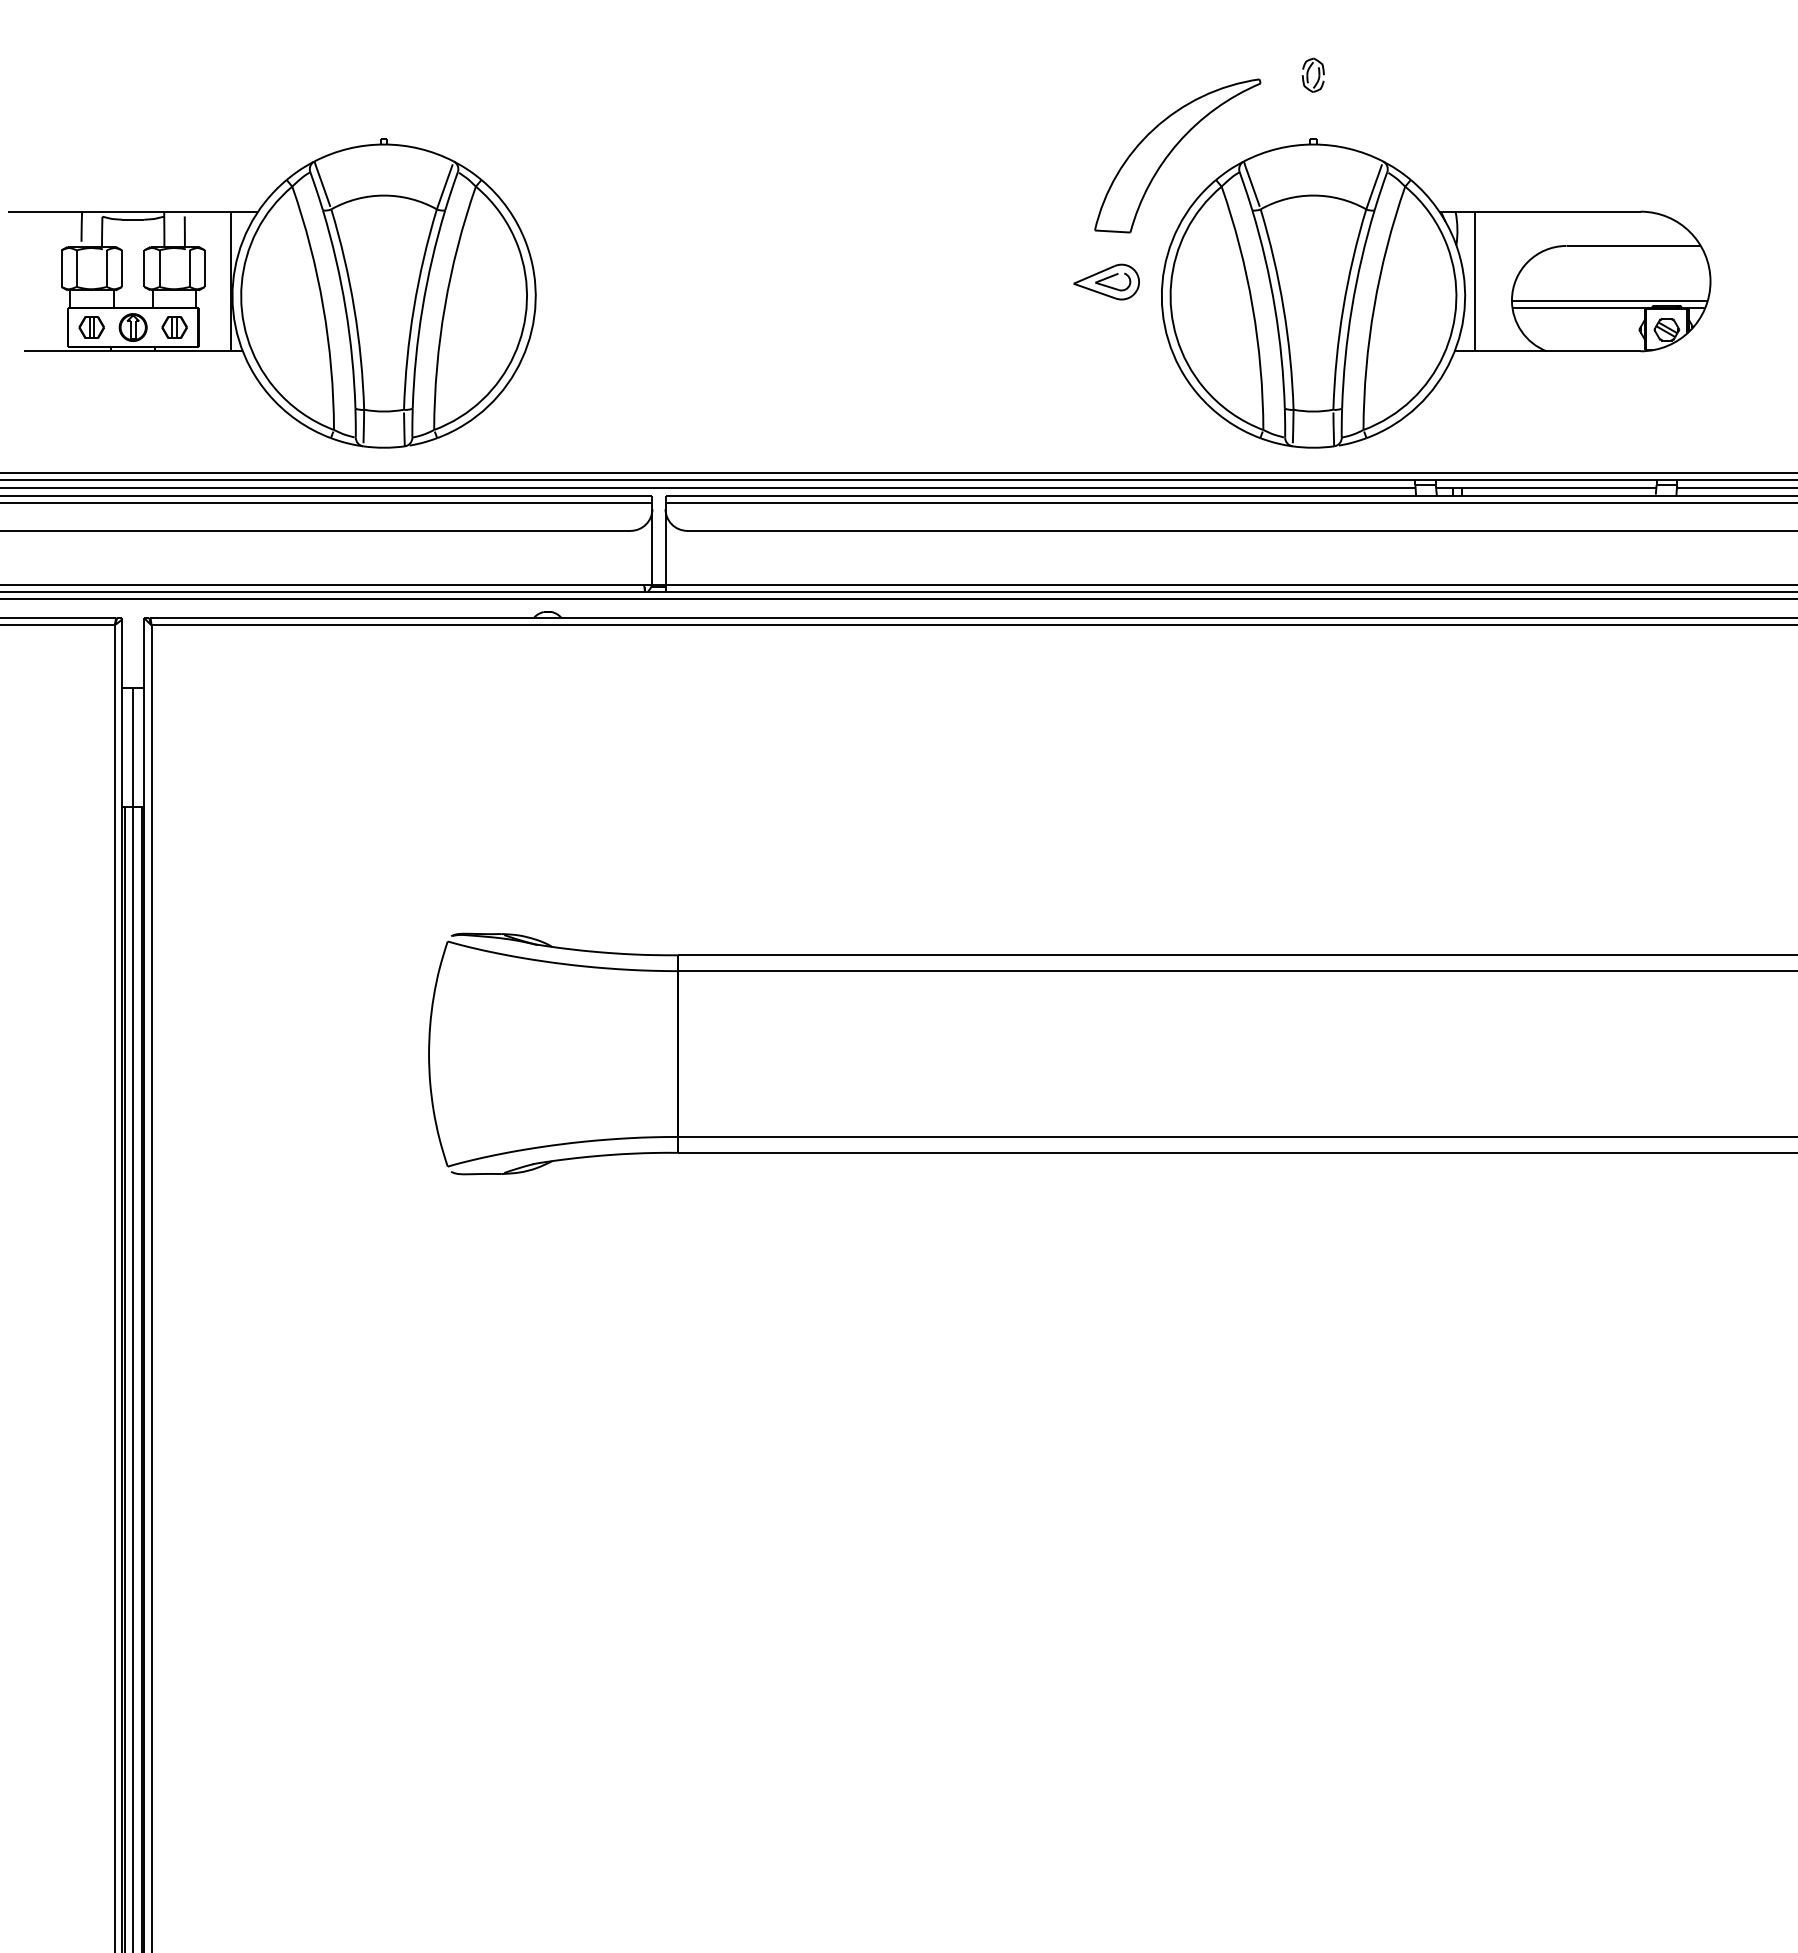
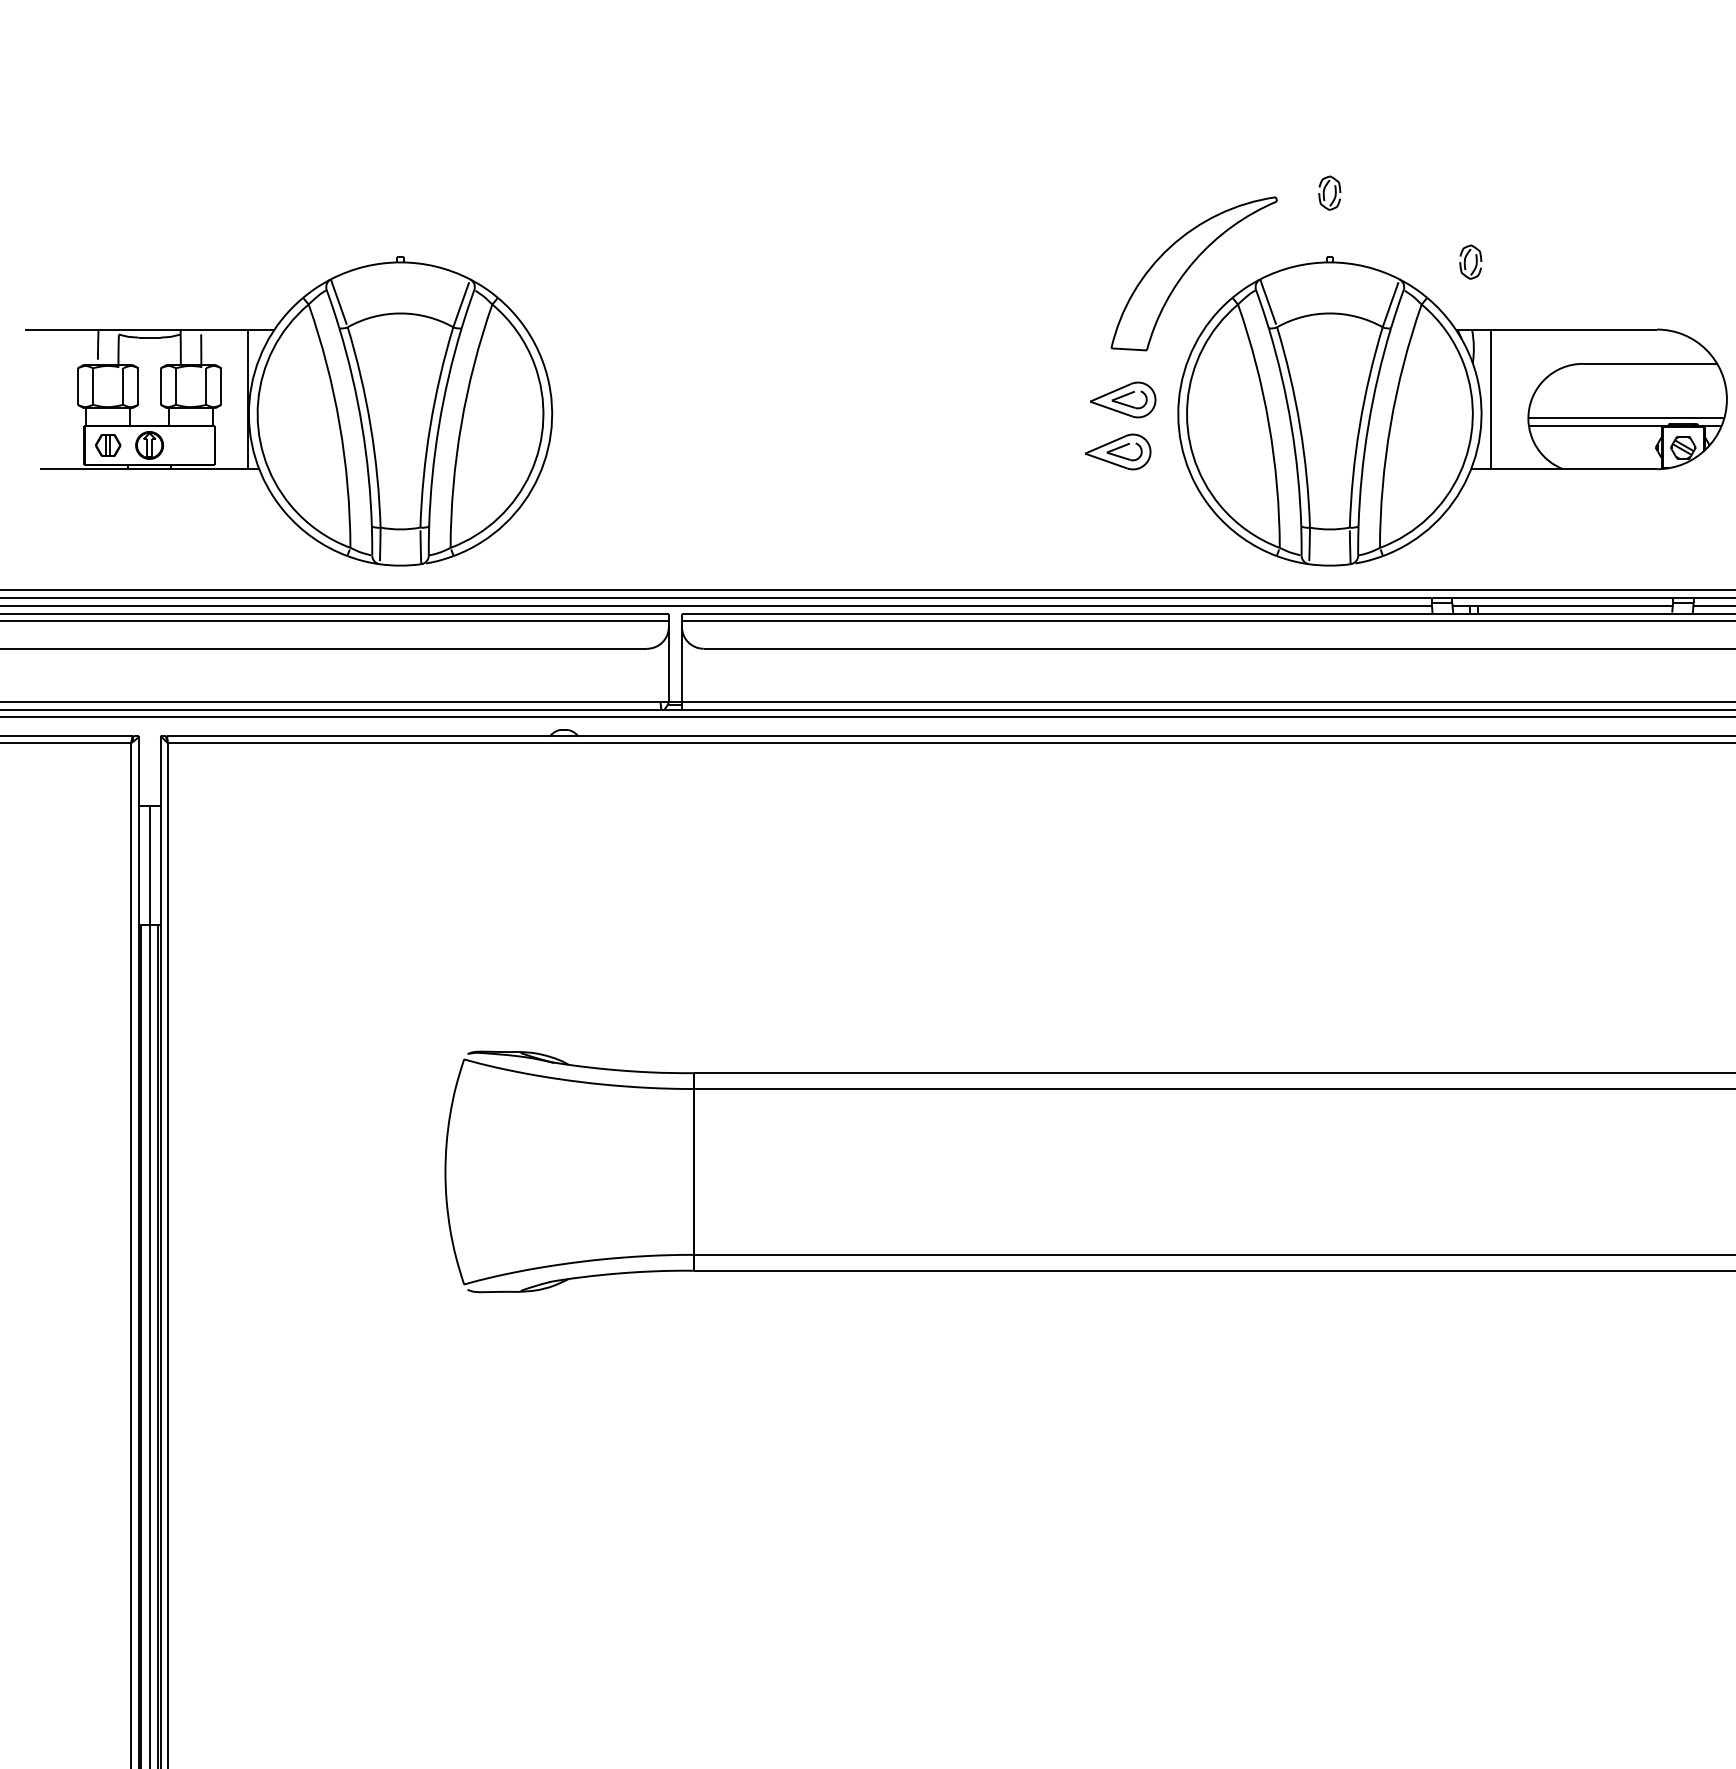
part: (1454, 143) -> (1470, 261), added
part: (174, 327) -> (190, 445), removed
part: (1101, 333) -> (1117, 451), added

